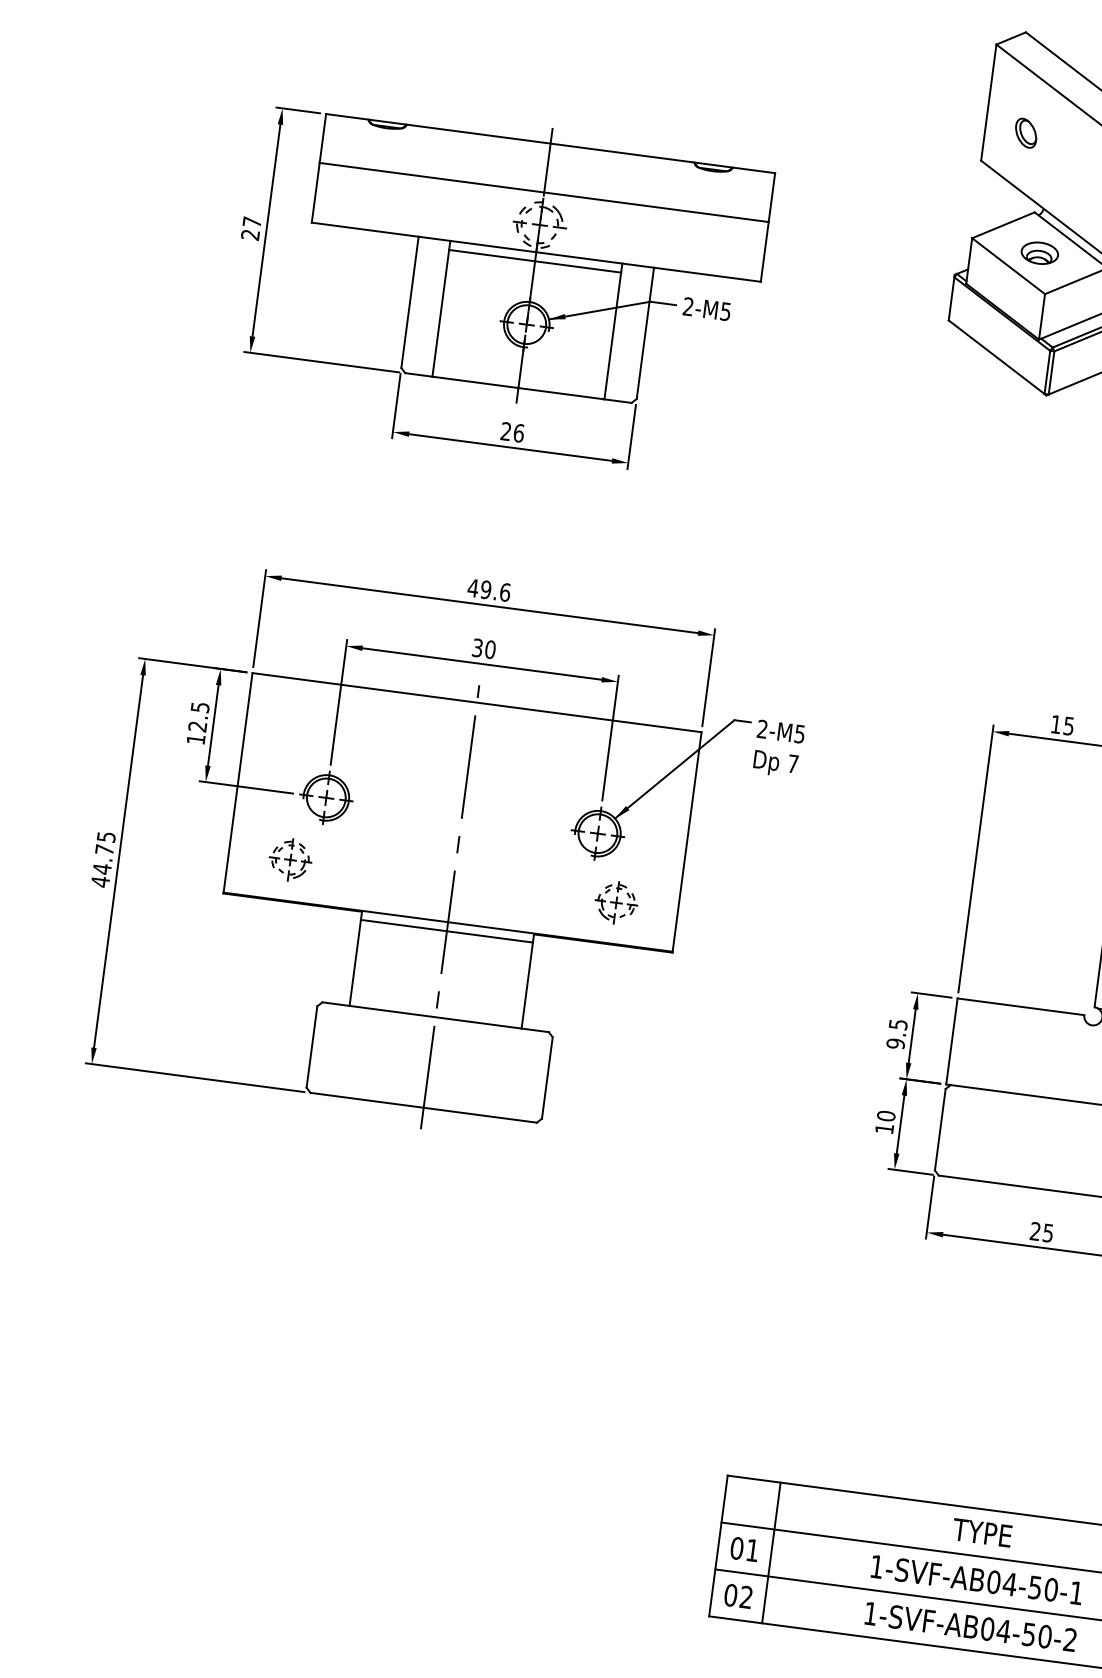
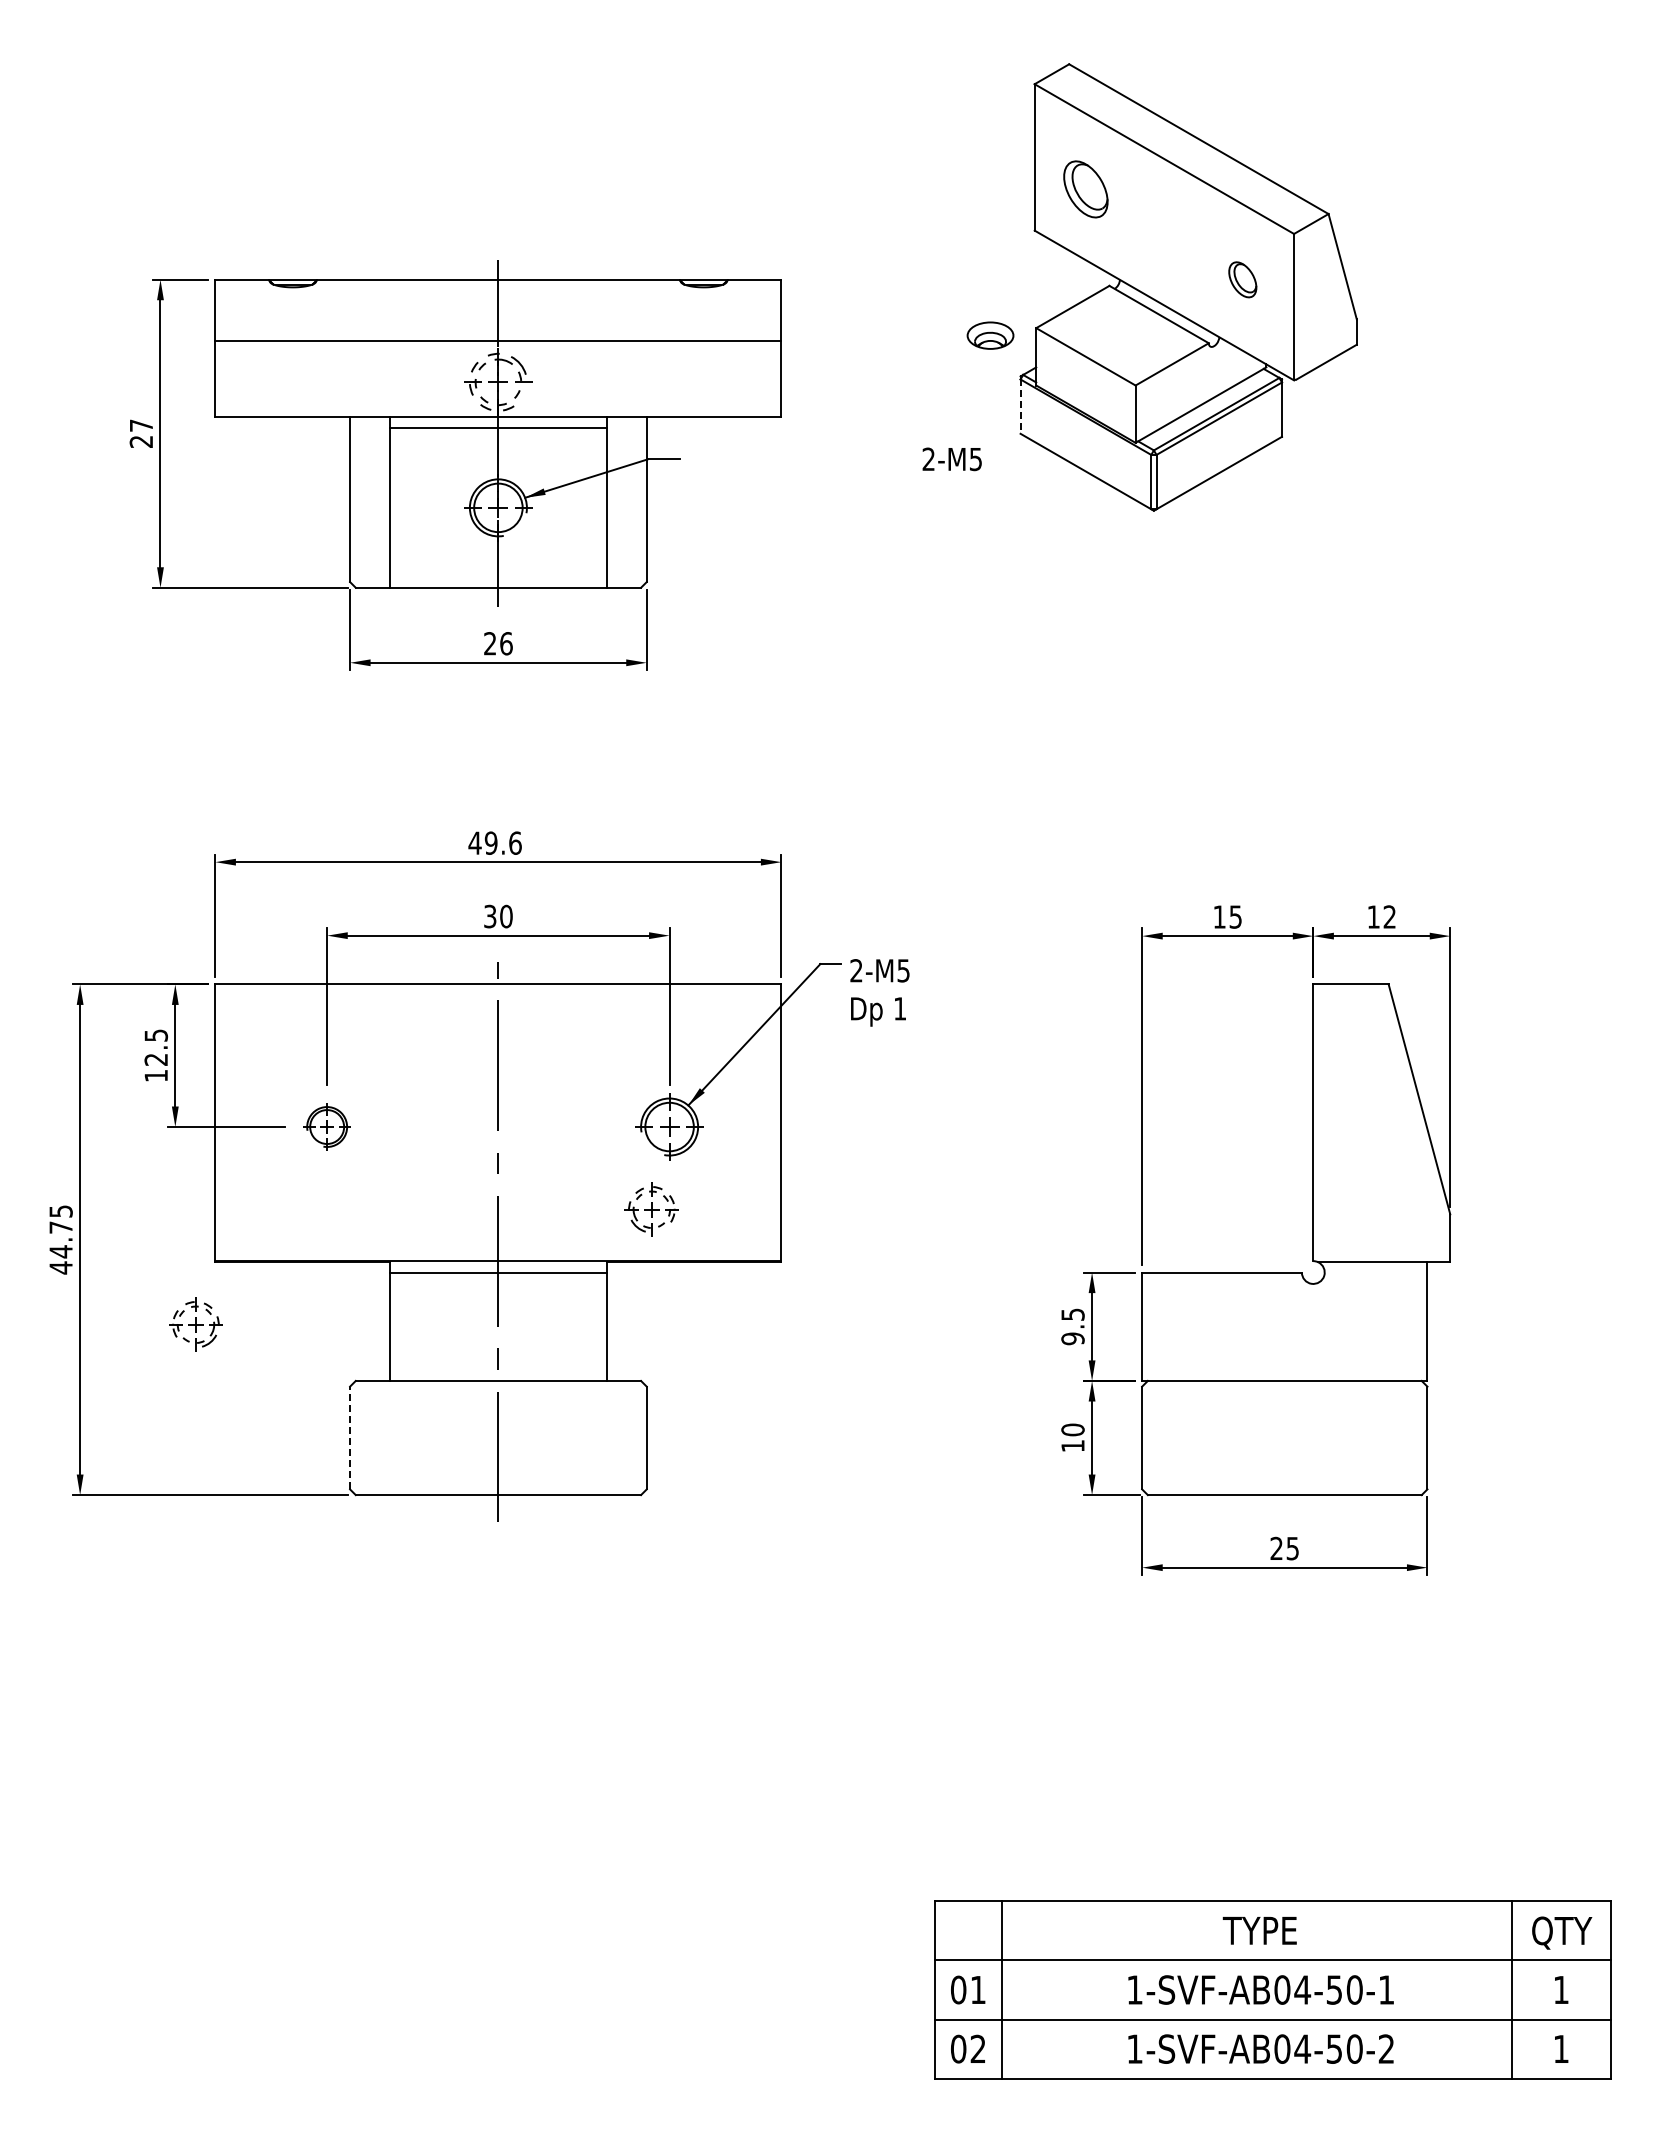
part: (1025, 132) -> (1085, 188), size x1.6
part: (1039, 253) -> (990, 335), moved
line: (951, 299) -> (1020, 407), solid -> dashed
text: (706, 309) -> (951, 459), moved
text: (793, 763) -> (900, 1008), 7 -> 1
part: (325, 797) -> (326, 1126), size x0.7
part: (290, 859) -> (195, 1324), moved
part: (616, 902) -> (651, 1209), moved
line: (312, 1046) -> (350, 1437), solid -> dashed

